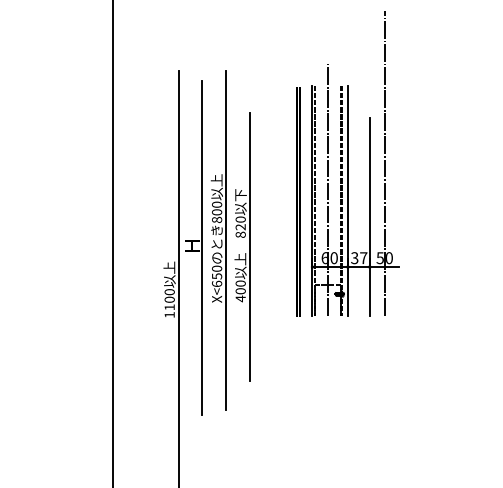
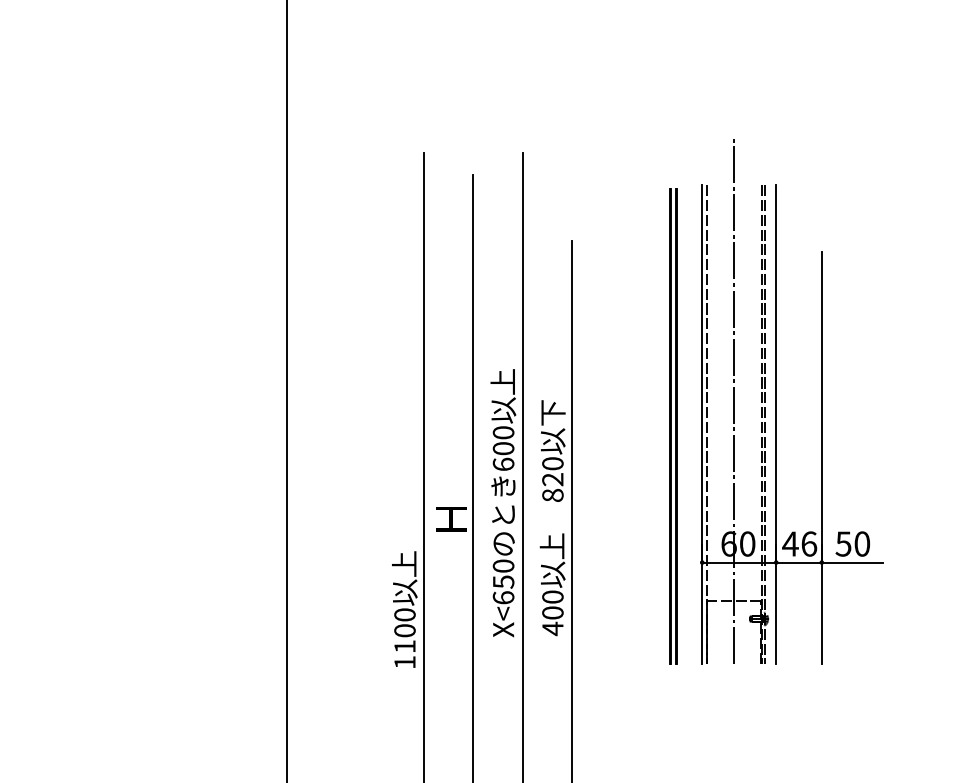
line: (384, 163) -> (852, 346), removed
text: (217, 219) -> (504, 463), 800 -> 600
text: (358, 258) -> (798, 544), 37 -> 46

